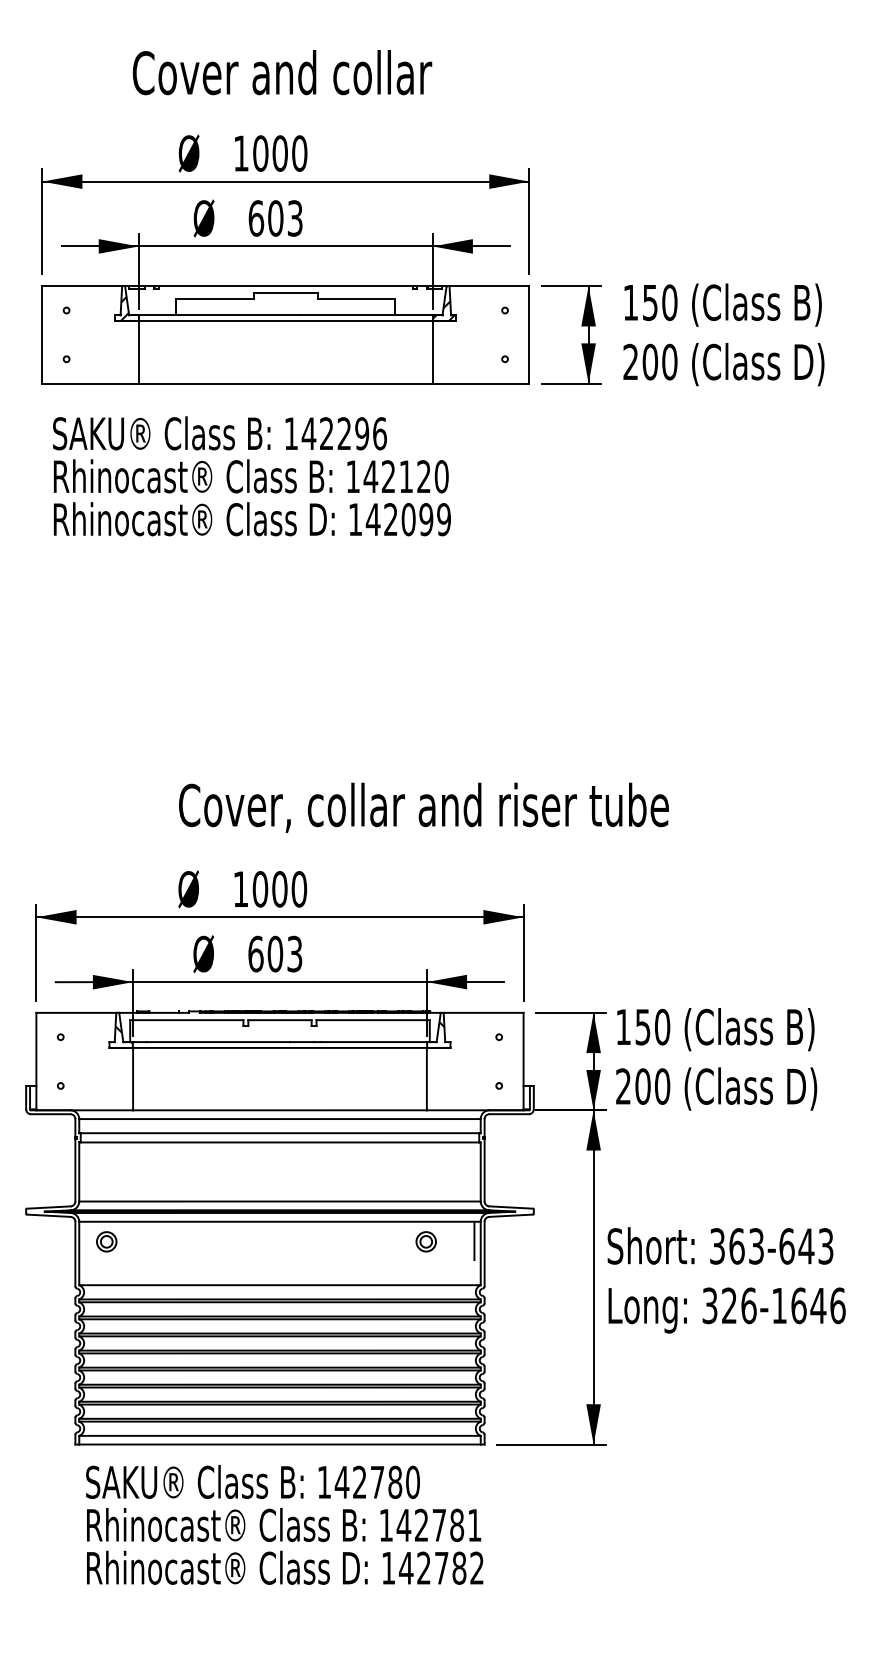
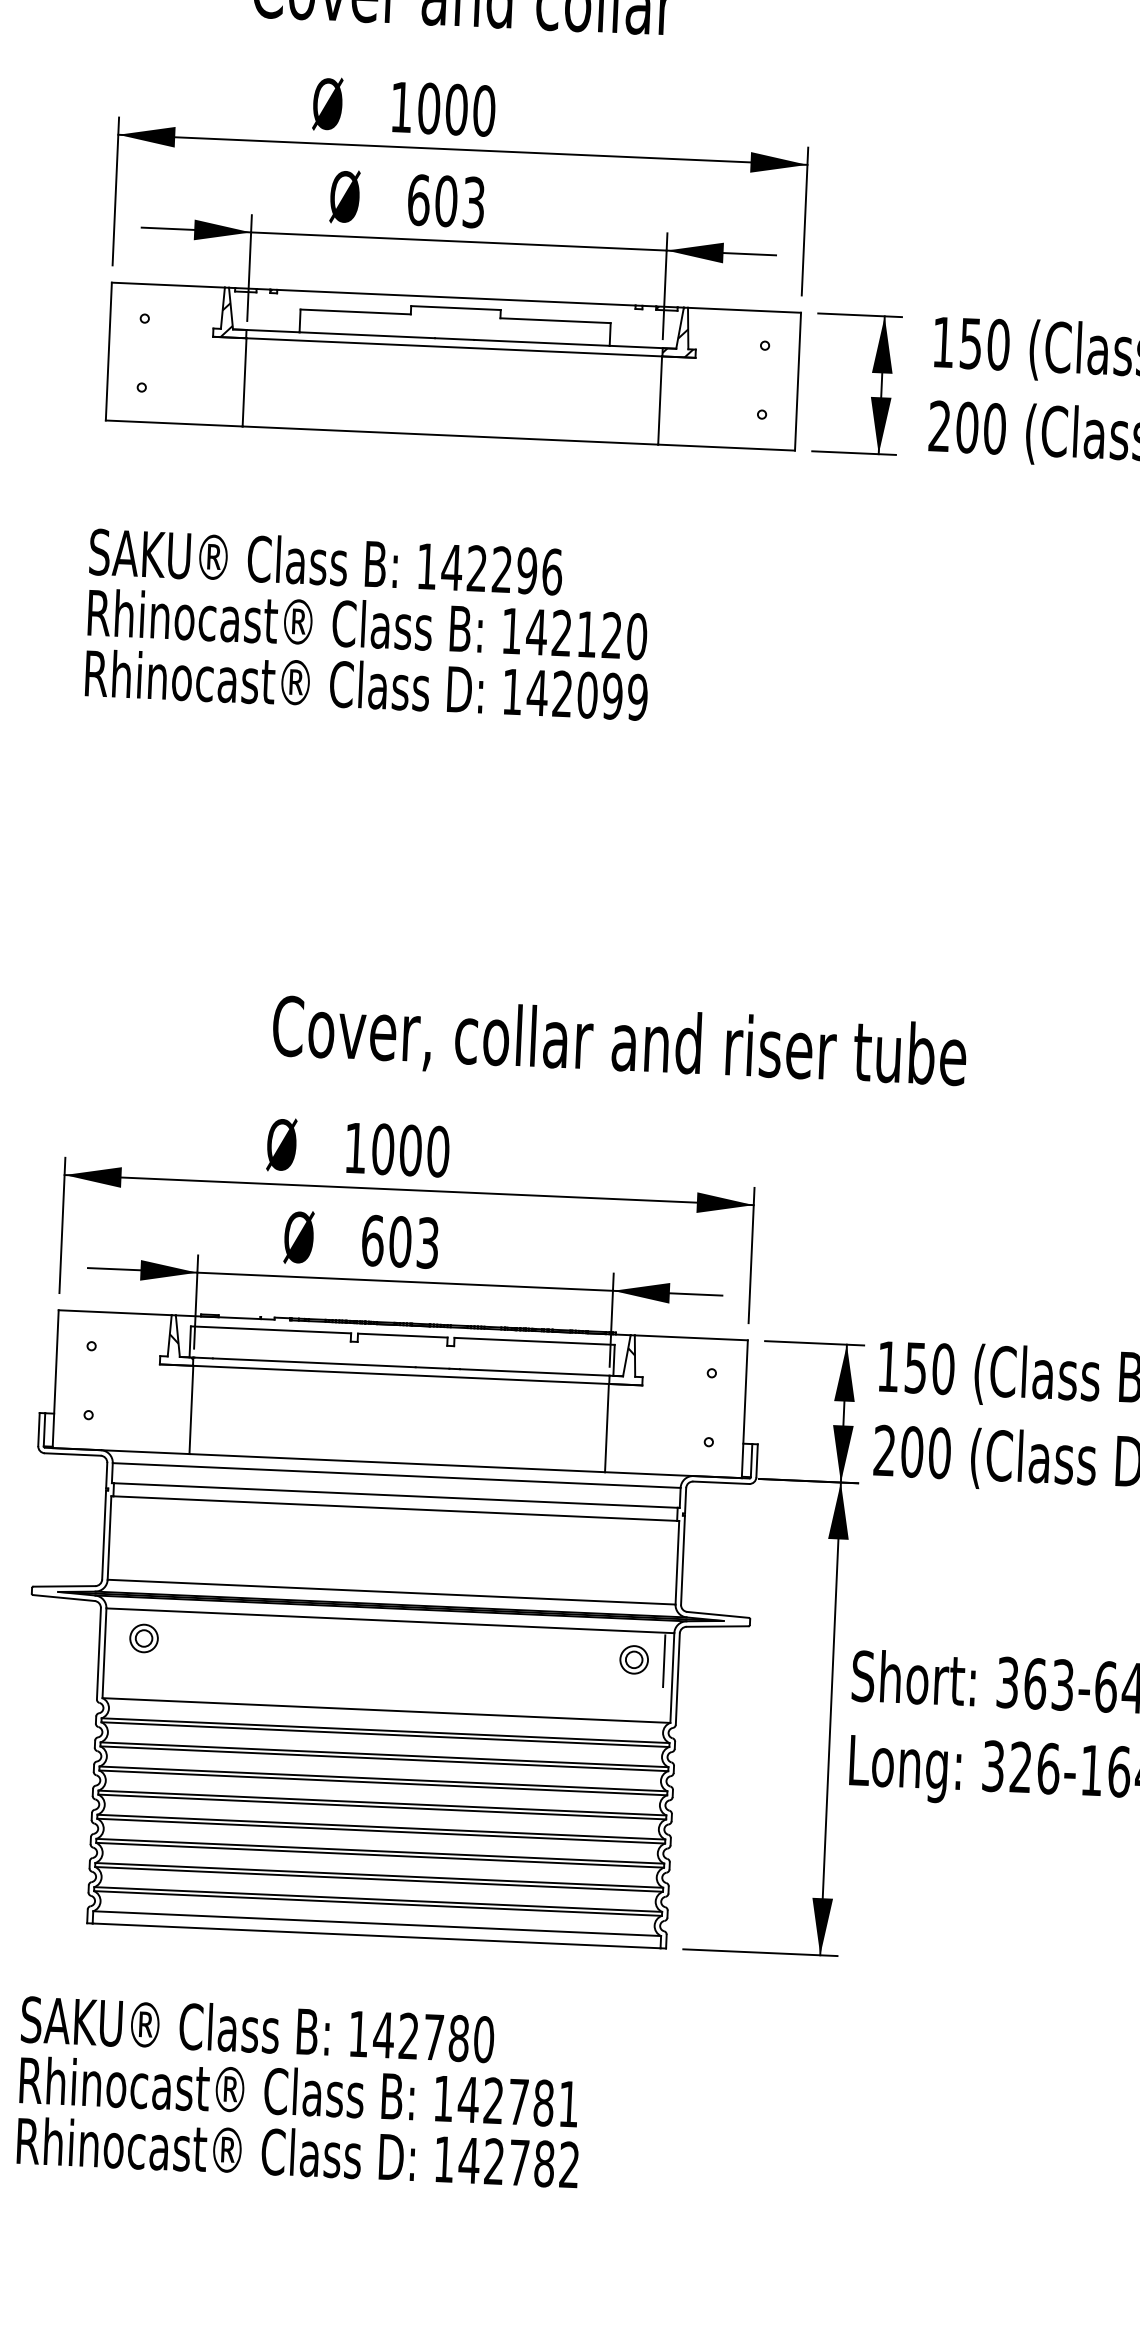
text: (251, 476) -> (367, 624), moved
part: (425, 1241) -> (633, 1659), moved
text: (284, 1524) -> (299, 2091), moved

